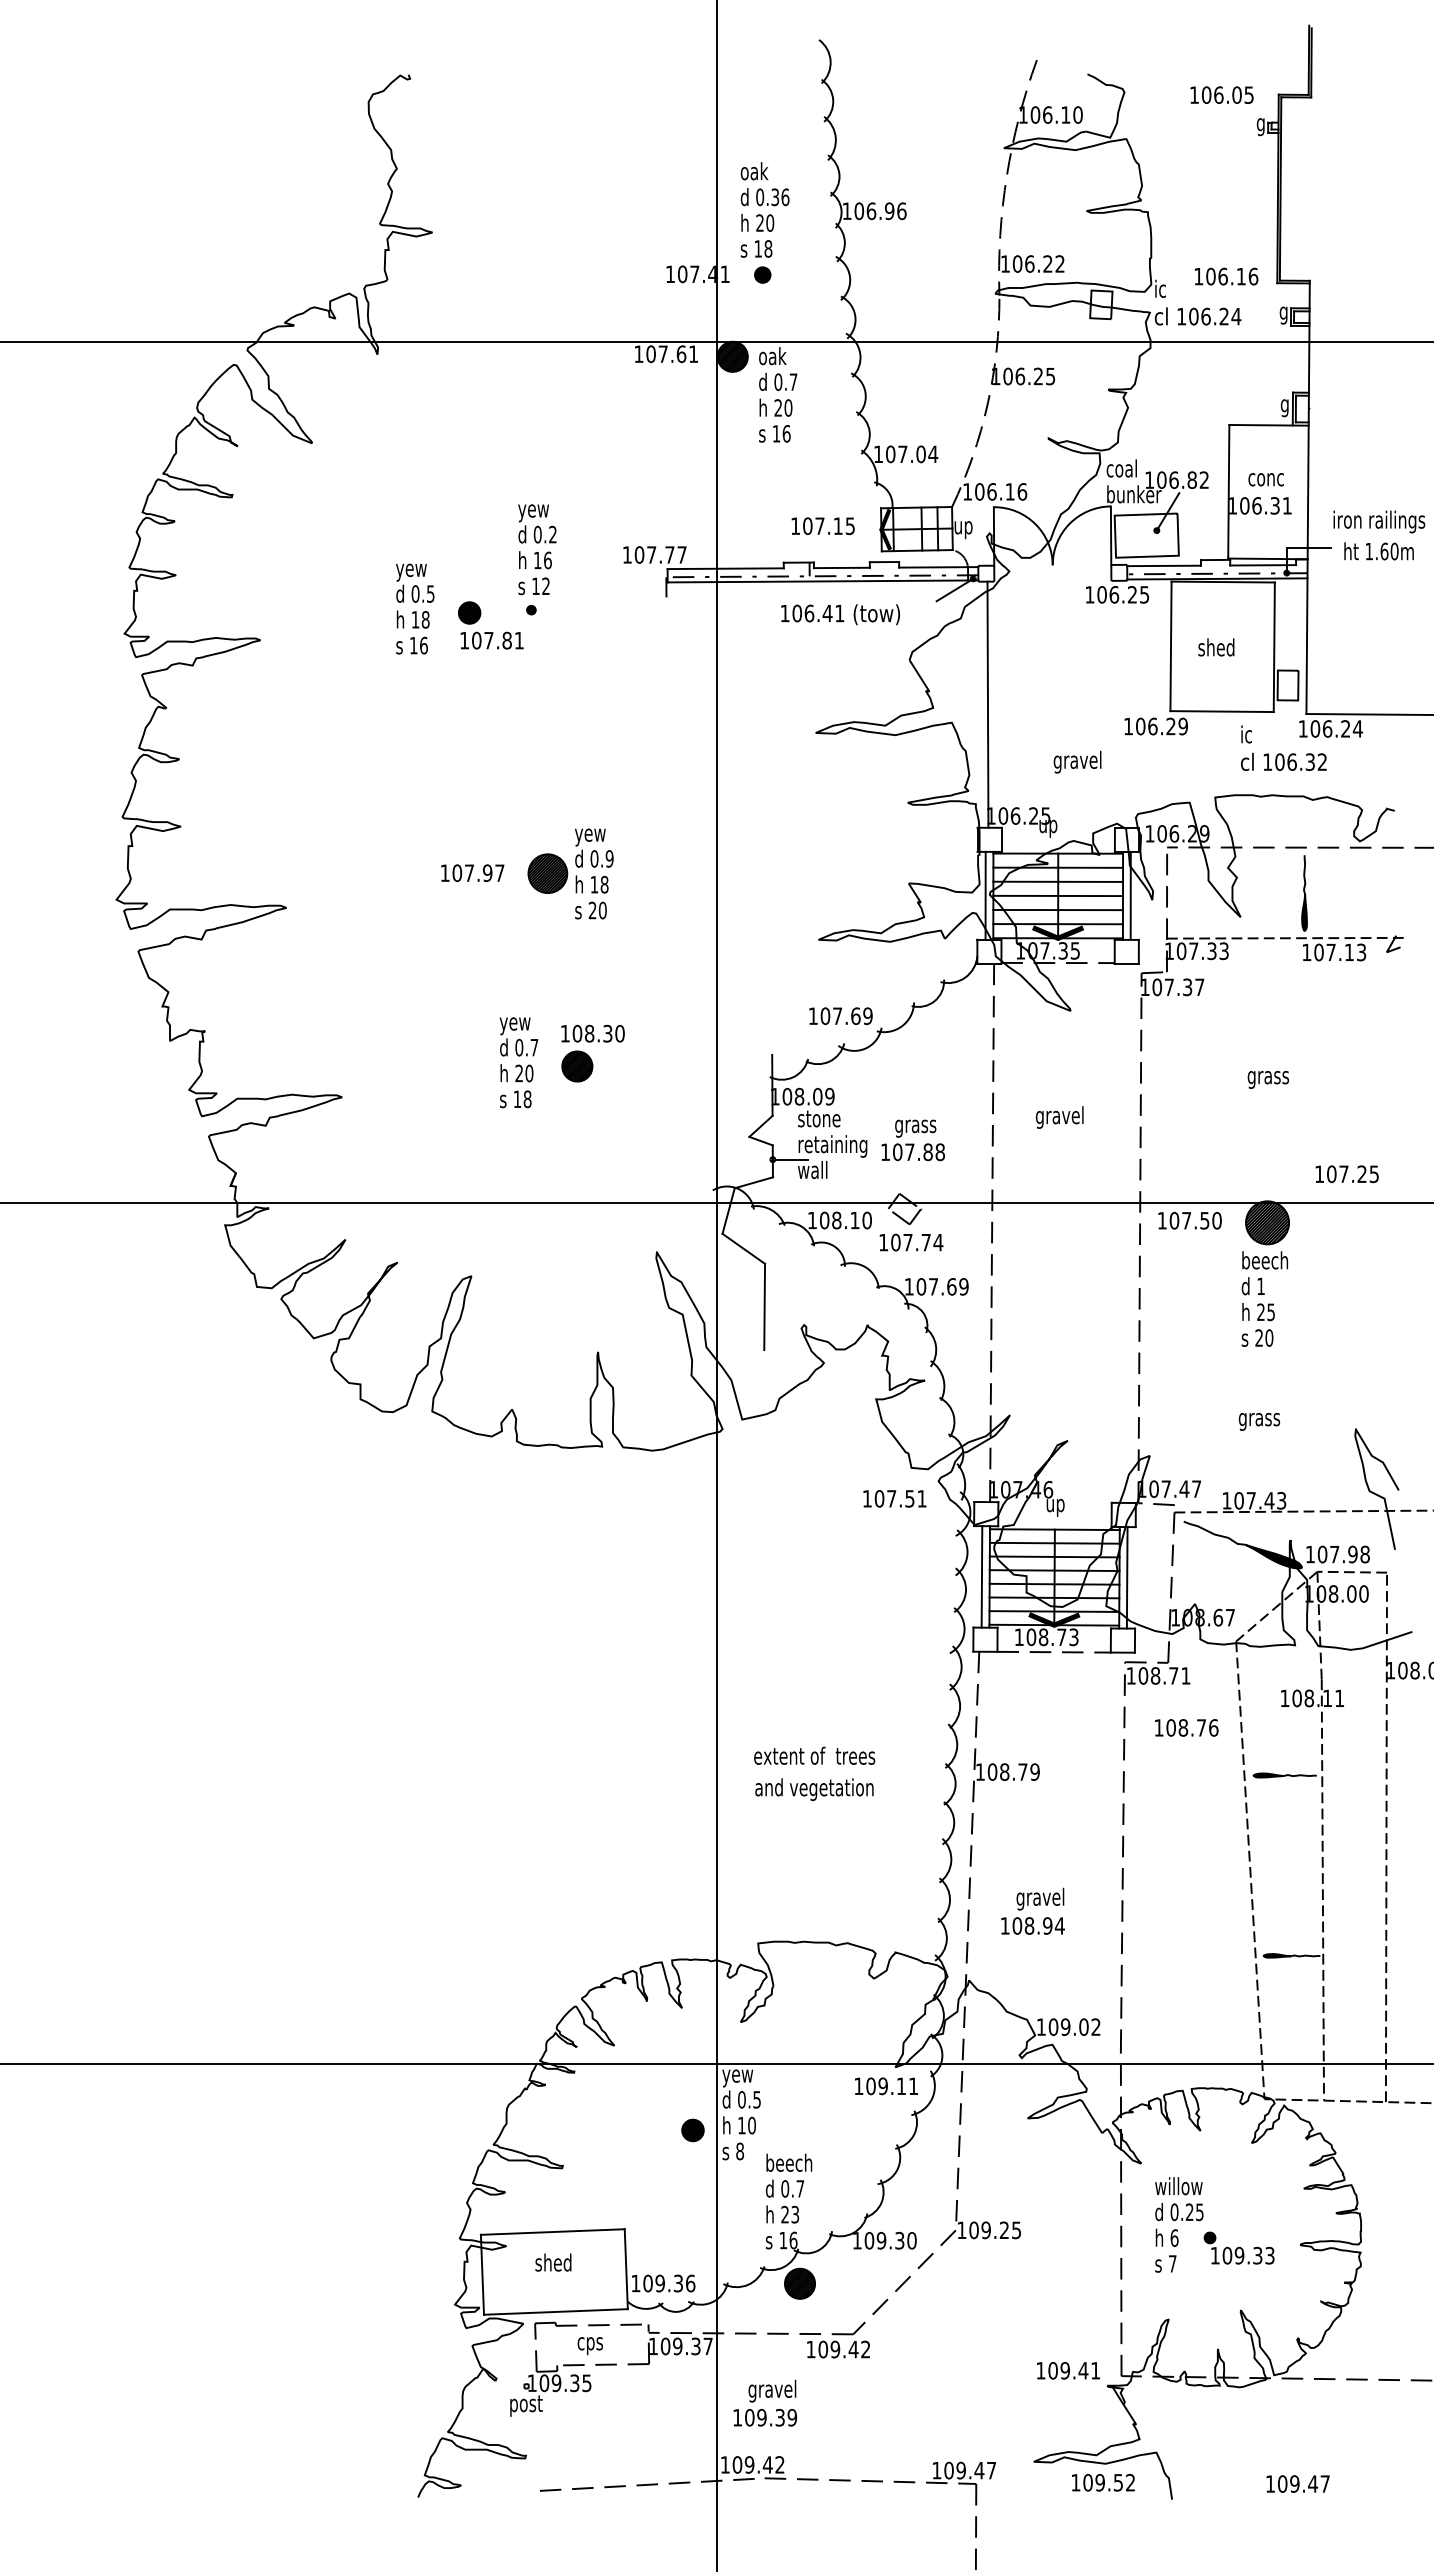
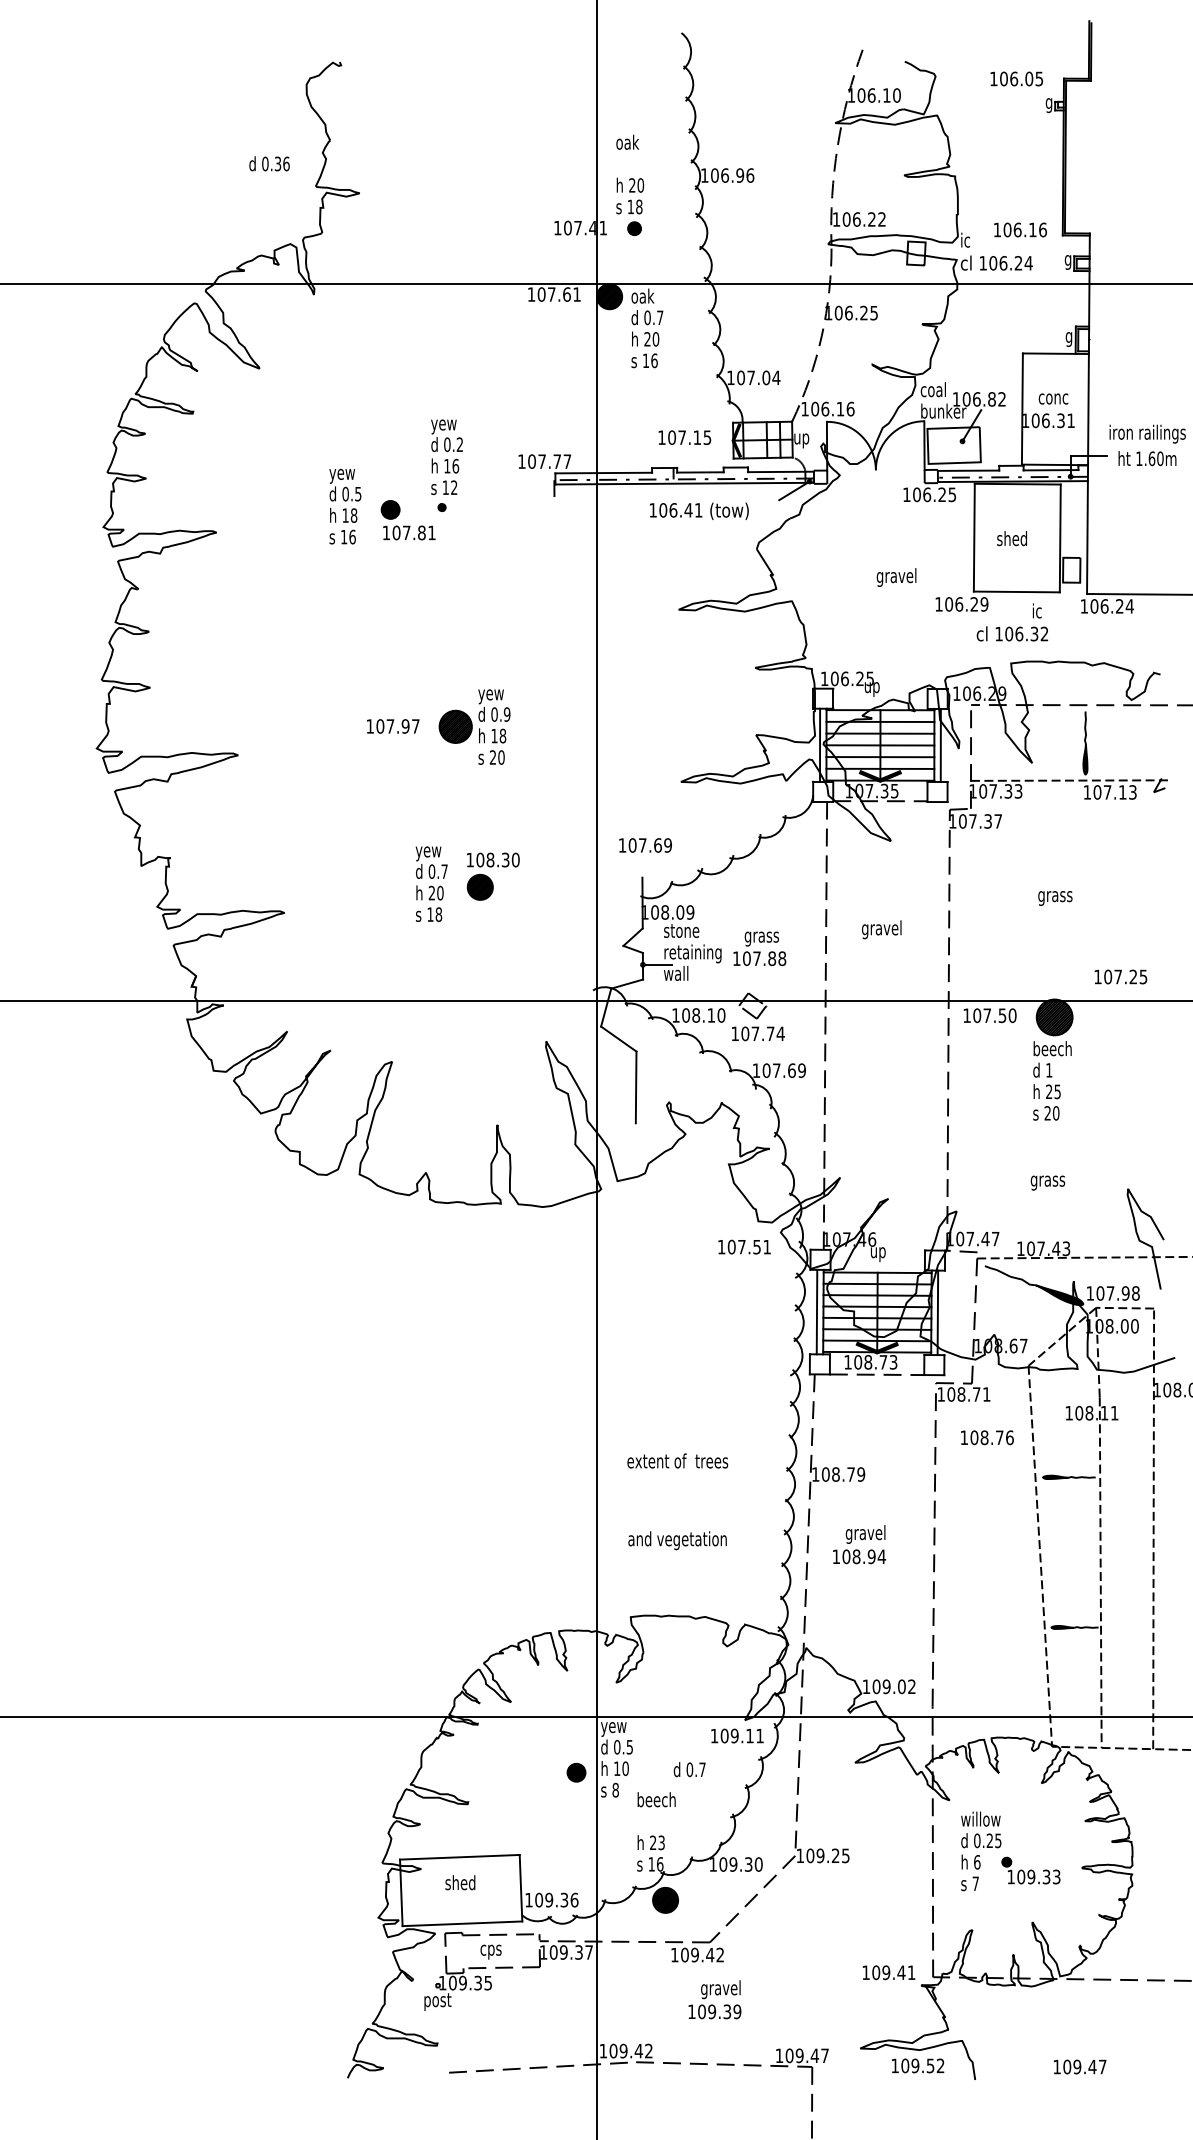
text: (764, 197) -> (269, 164), moved
line: (987, 704) -> (821, 586), removed
text: (1077, 761) -> (896, 576), moved
text: (1283, 761) -> (1012, 633), moved
text: (840, 1016) -> (645, 845), moved
text: (814, 1789) -> (677, 1540), moved
text: (1032, 1910) -> (859, 1543), moved
text: (784, 2188) -> (689, 1769), moved
text: (765, 2402) -> (715, 1999), moved

